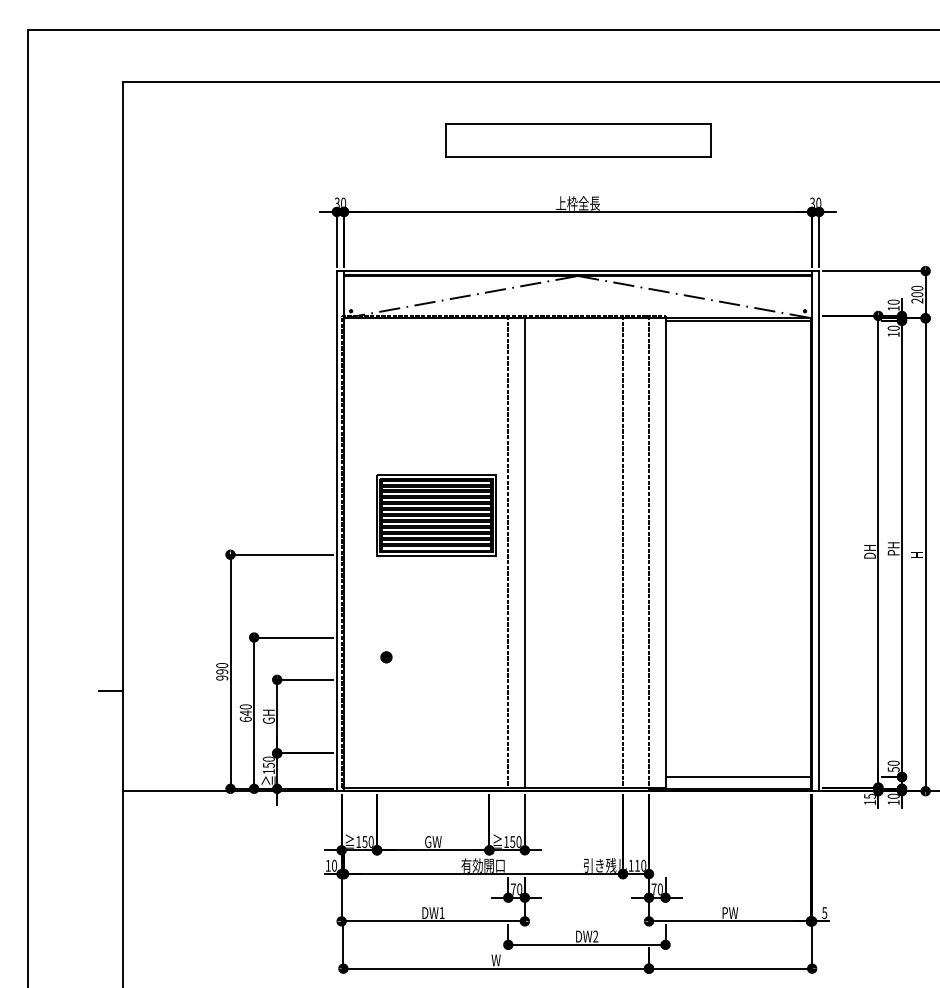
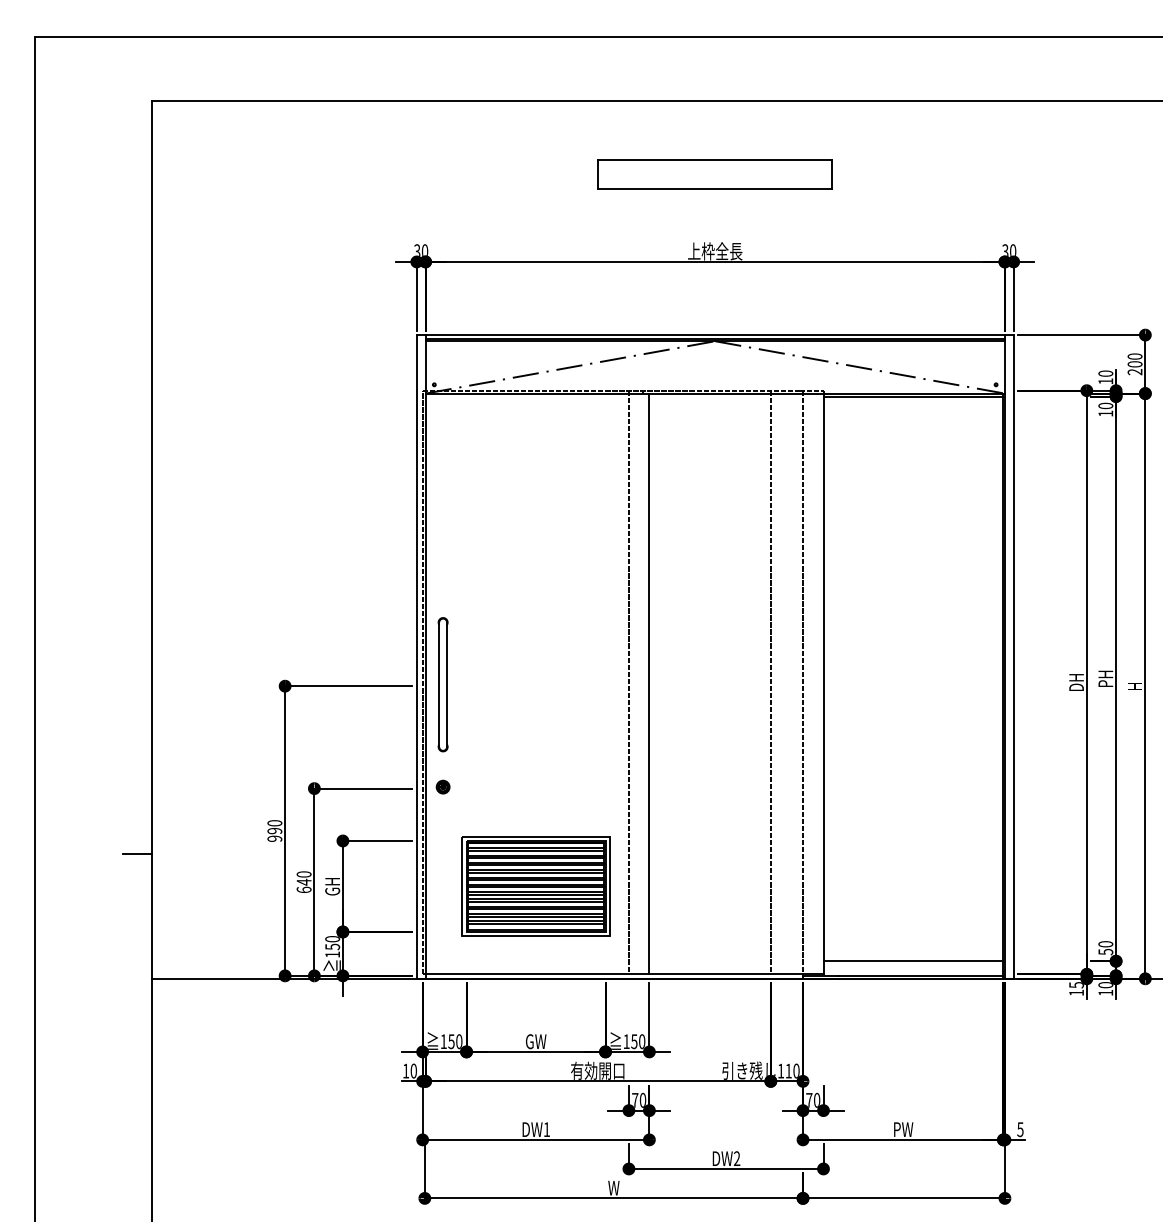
part: (577, 141) -> (714, 174), size x0.71
part: (436, 515) -> (535, 886), moved
part: (357, 553) -> (442, 684), added
part: (385, 656) -> (442, 786), moved

